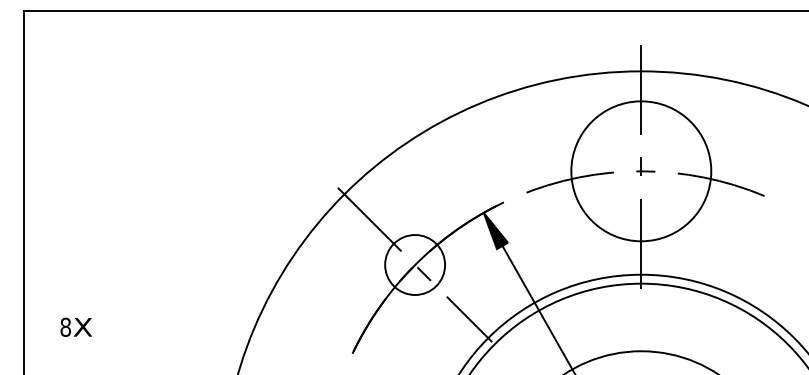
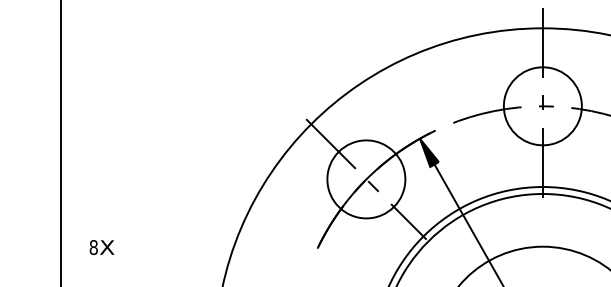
circle: (641, 171) -> (543, 106), size x0.71
circle: (415, 264) -> (366, 179), size x1.67
text: (76, 326) -> (102, 246), moved

